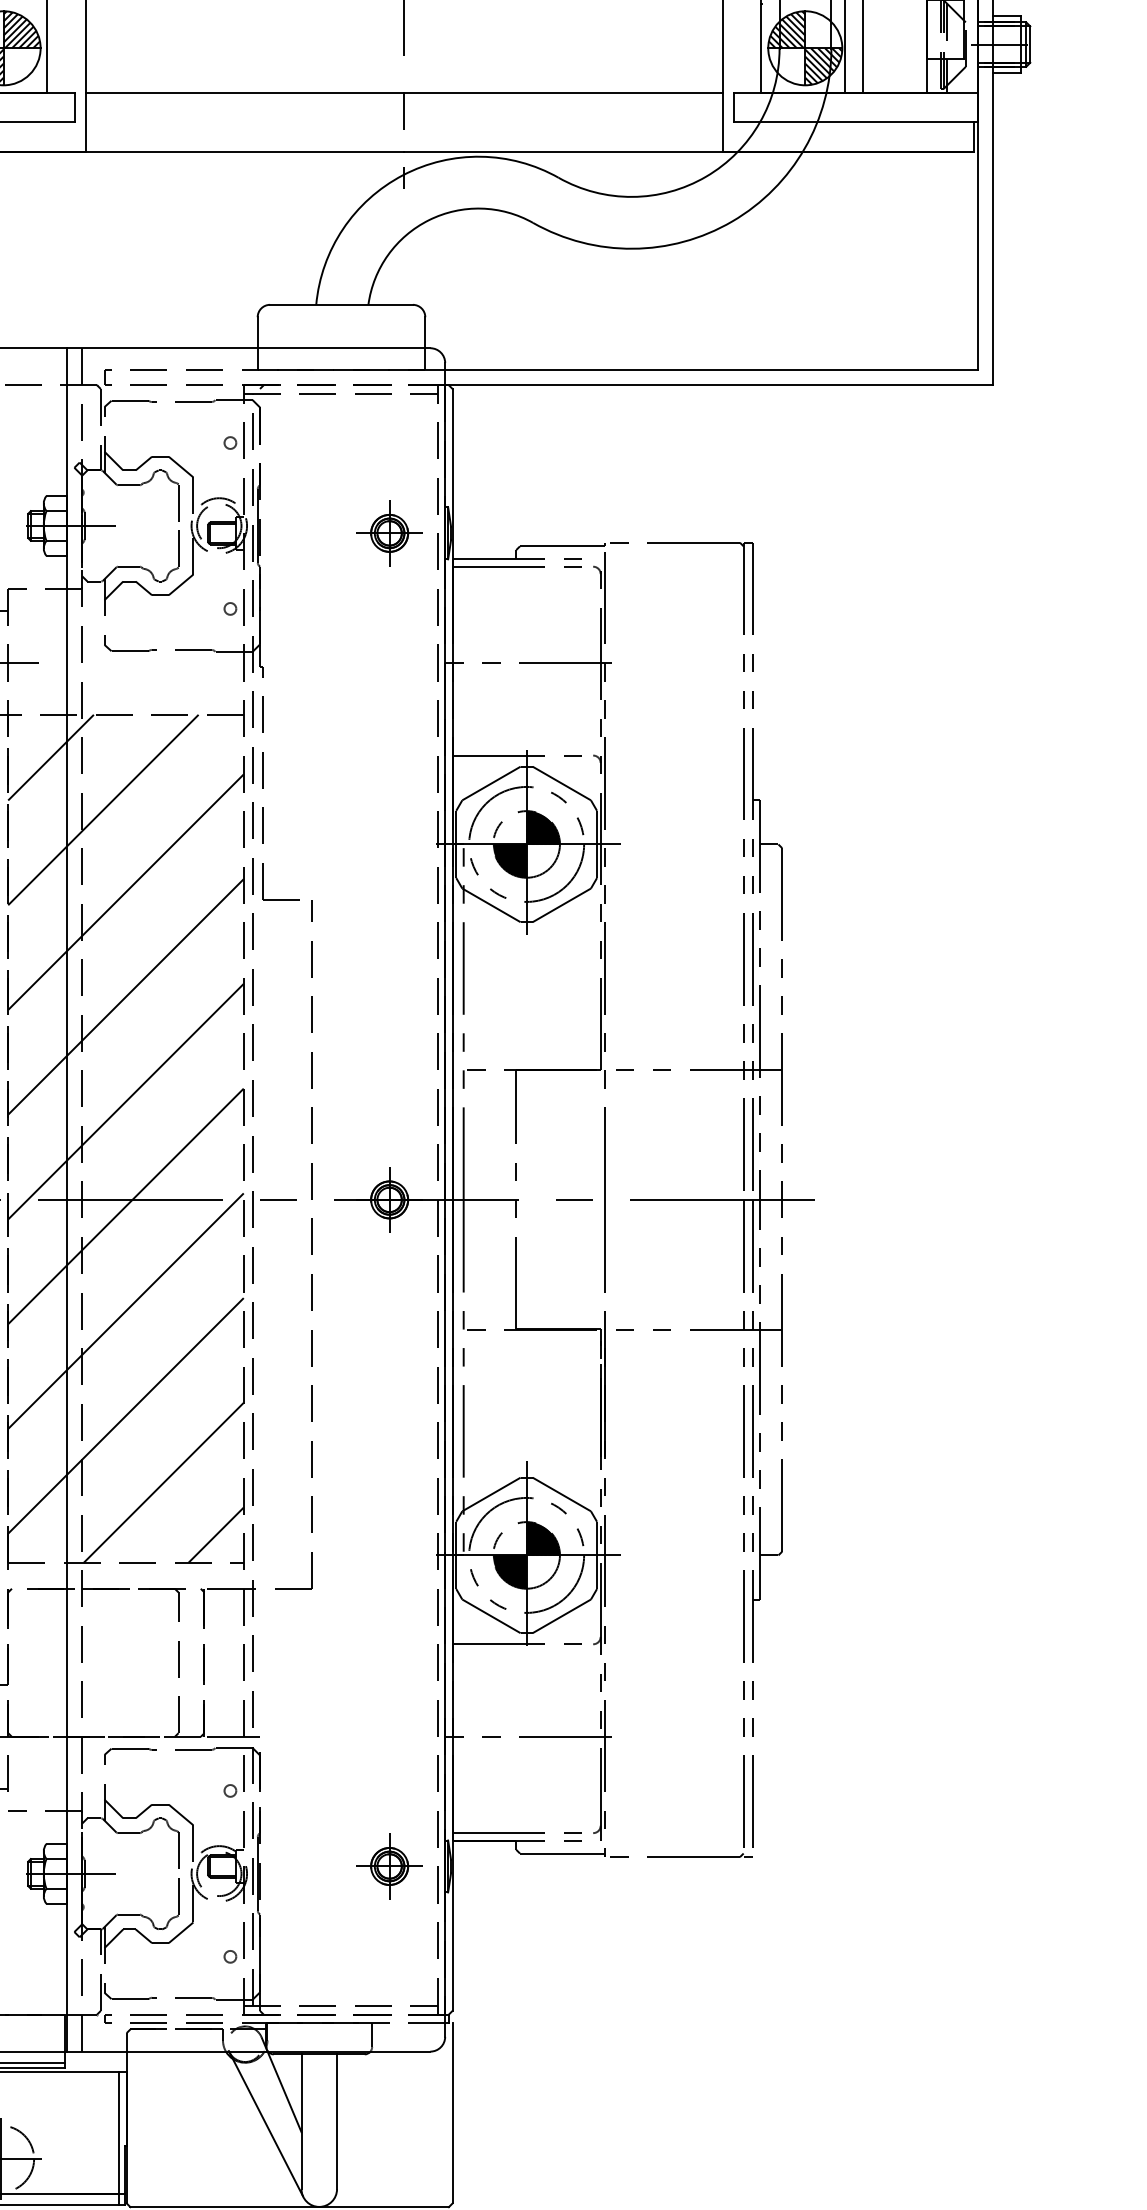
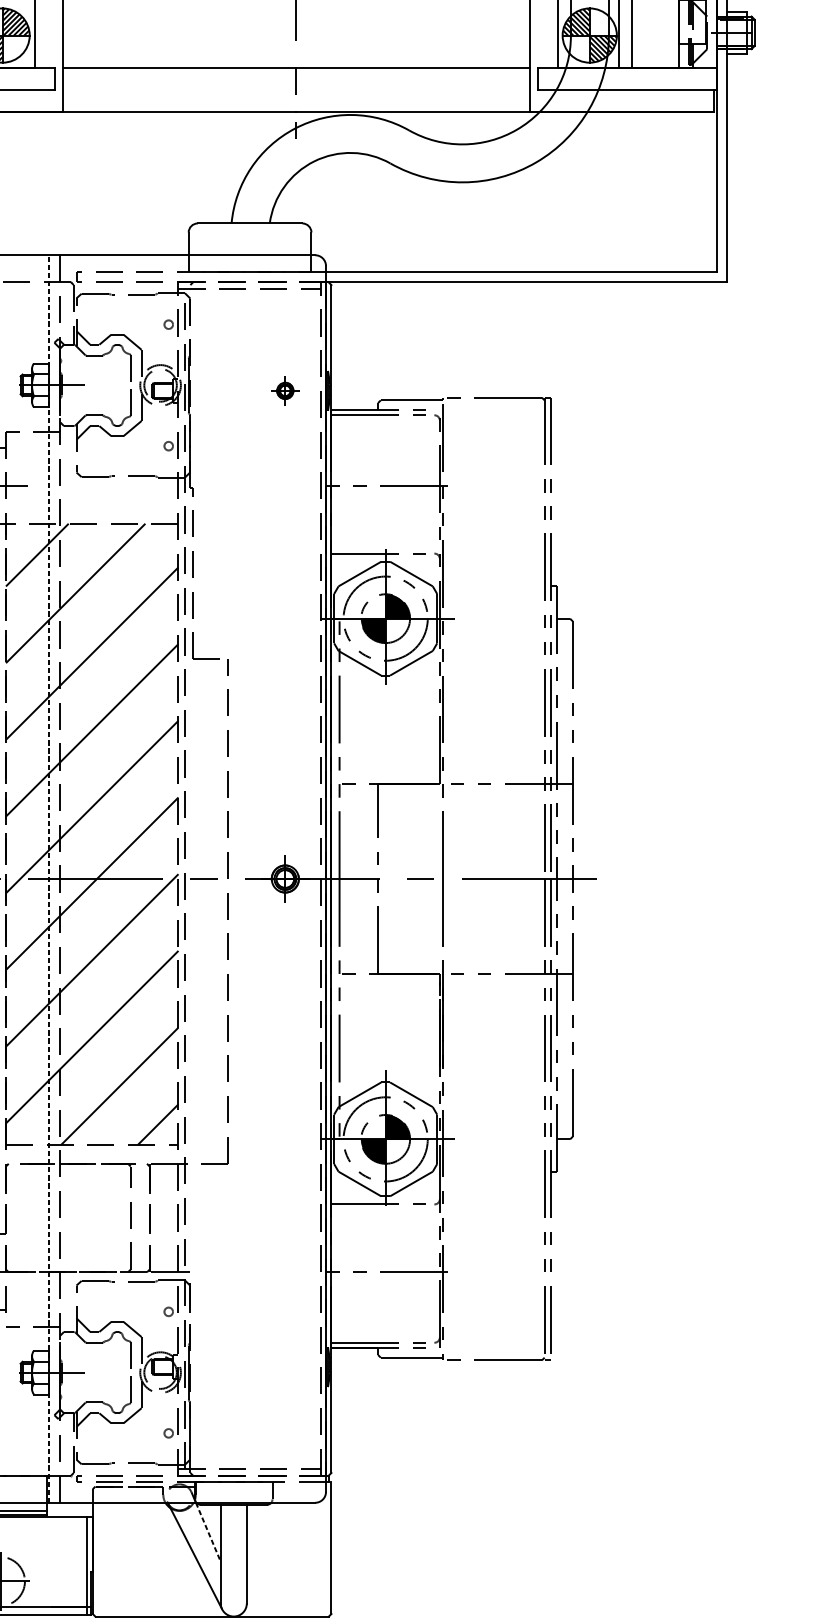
part: (389, 533) -> (285, 390), size x0.6
line: (67, 1199) -> (49, 878), solid -> dashed
part: (389, 1866) -> (285, 1367), removed
line: (284, 2091) -> (208, 1532), solid -> dashed

